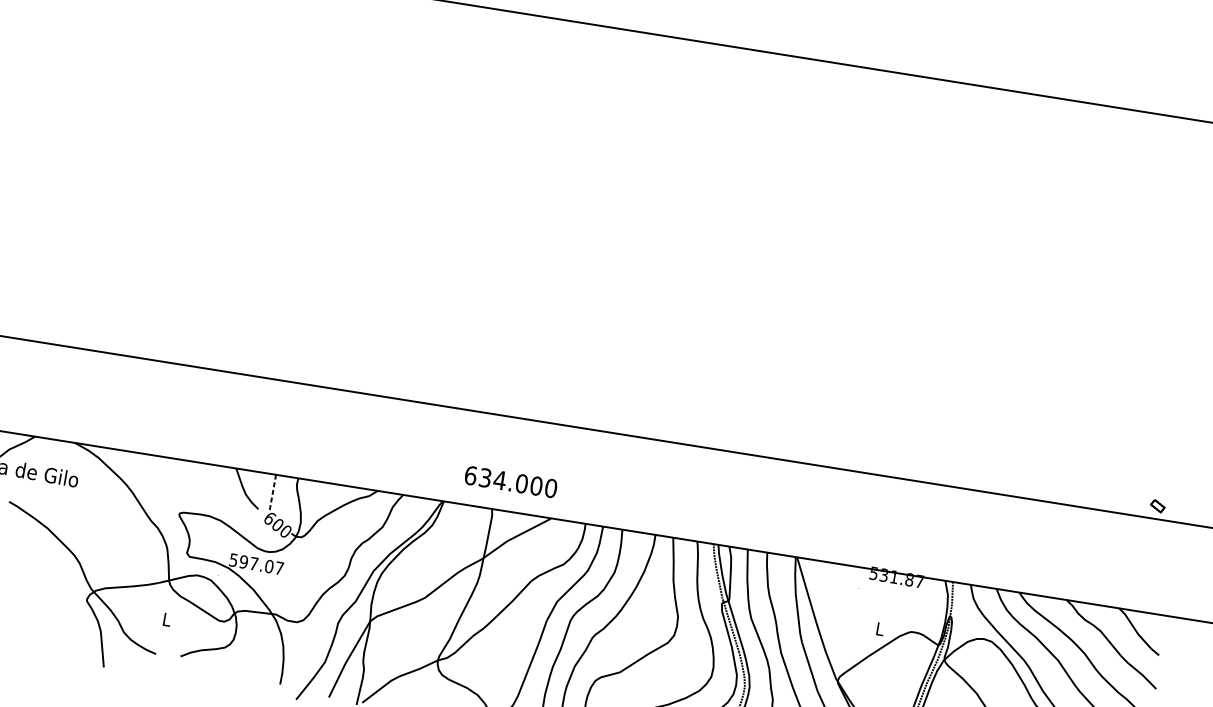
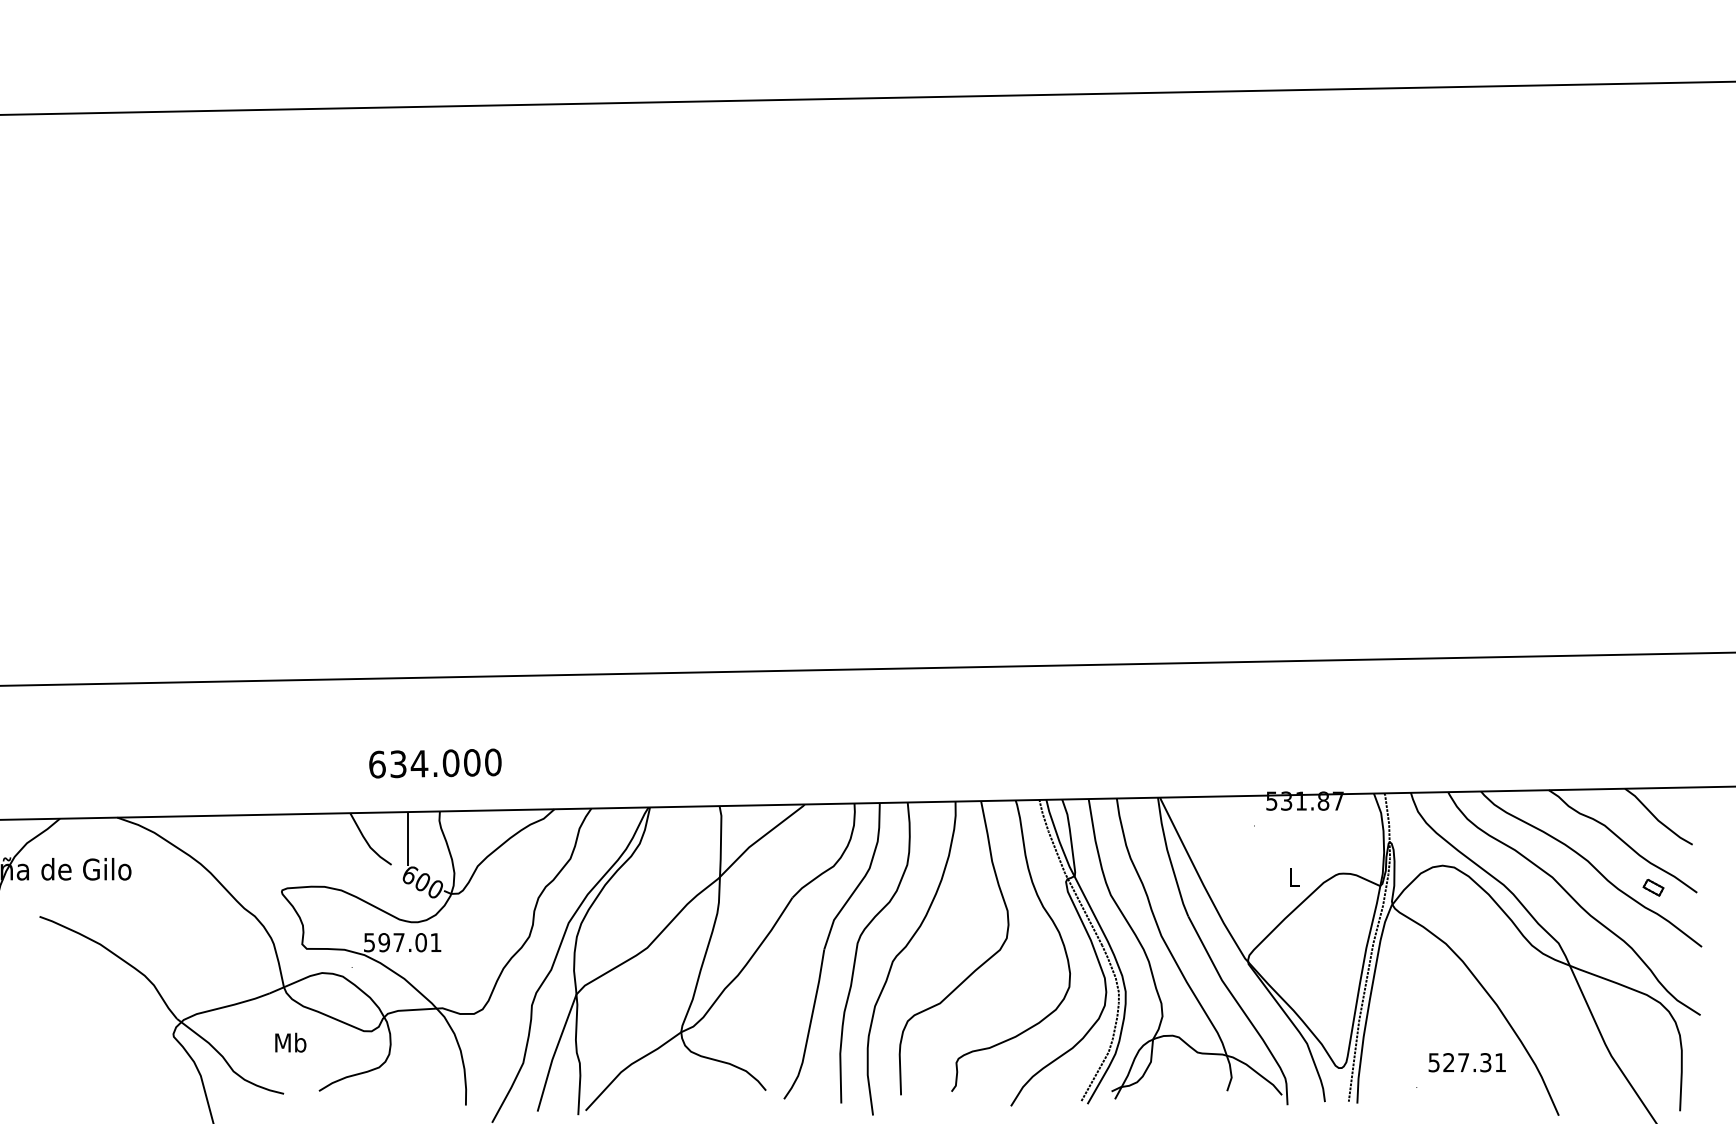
text: (511, 482) -> (435, 763), moved
line: (272, 493) -> (407, 838), dashed -> solid
part: (1157, 506) -> (1653, 887), moved
text: (279, 568) -> (435, 942), 597.07 -> 597.01
text: (166, 619) -> (290, 1042), L -> Mb

